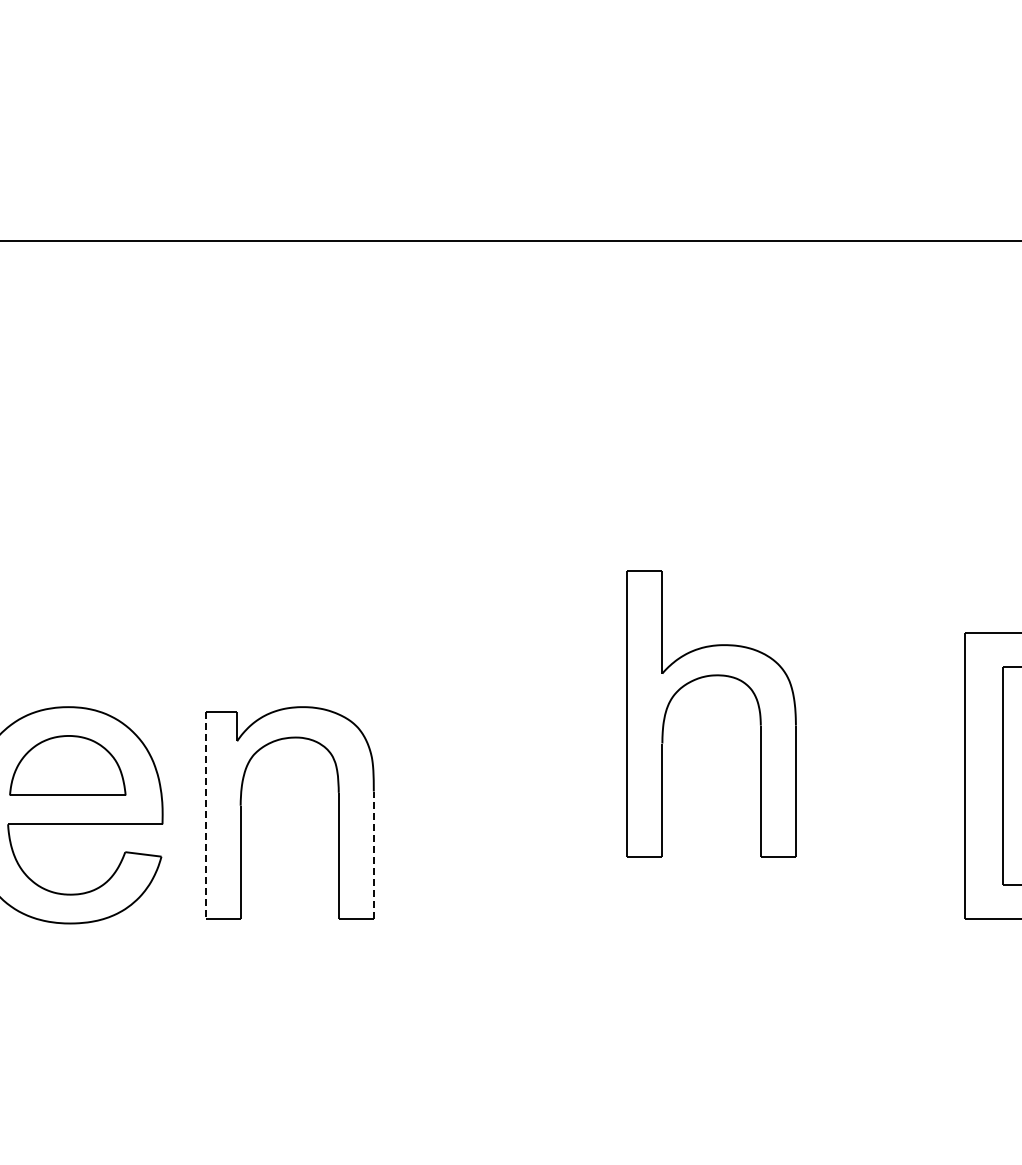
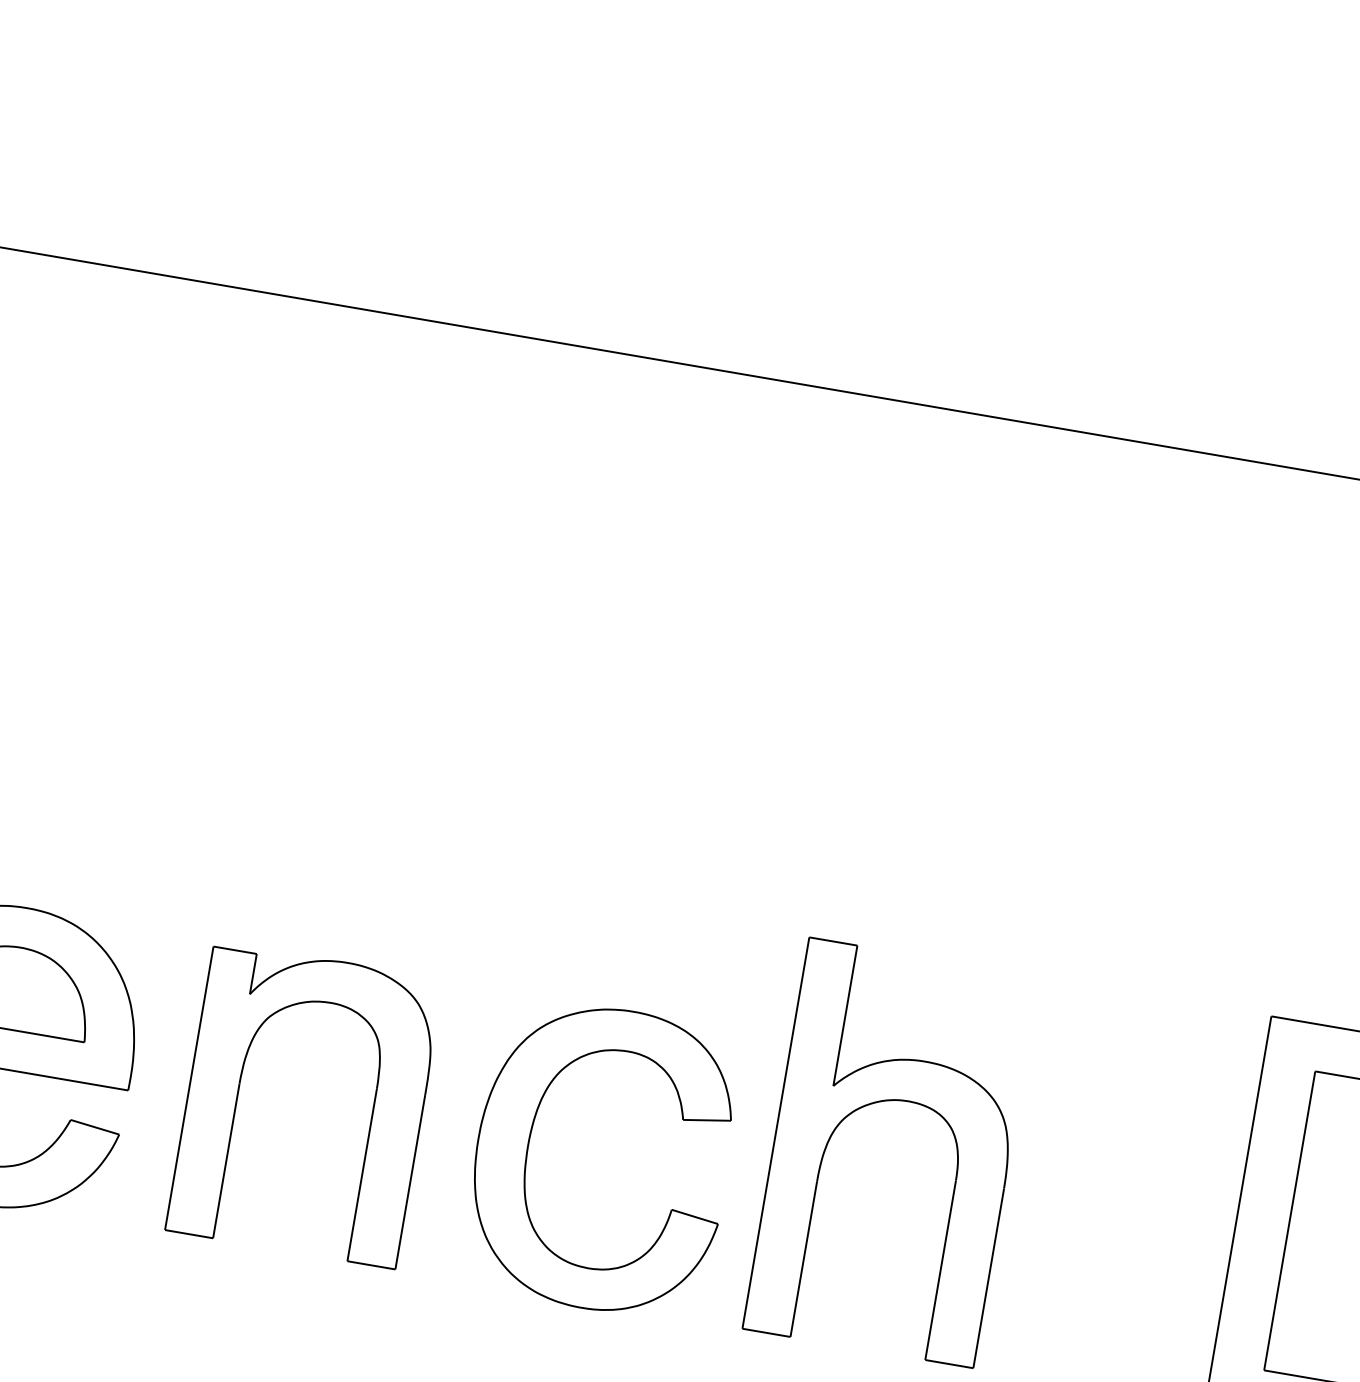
part: (699, 679) -> (882, 1102), moved
line: (205, 815) -> (189, 1088), dashed -> solid
part: (454, 822) -> (528, 1156), added
line: (373, 855) -> (409, 1182), dashed -> solid

